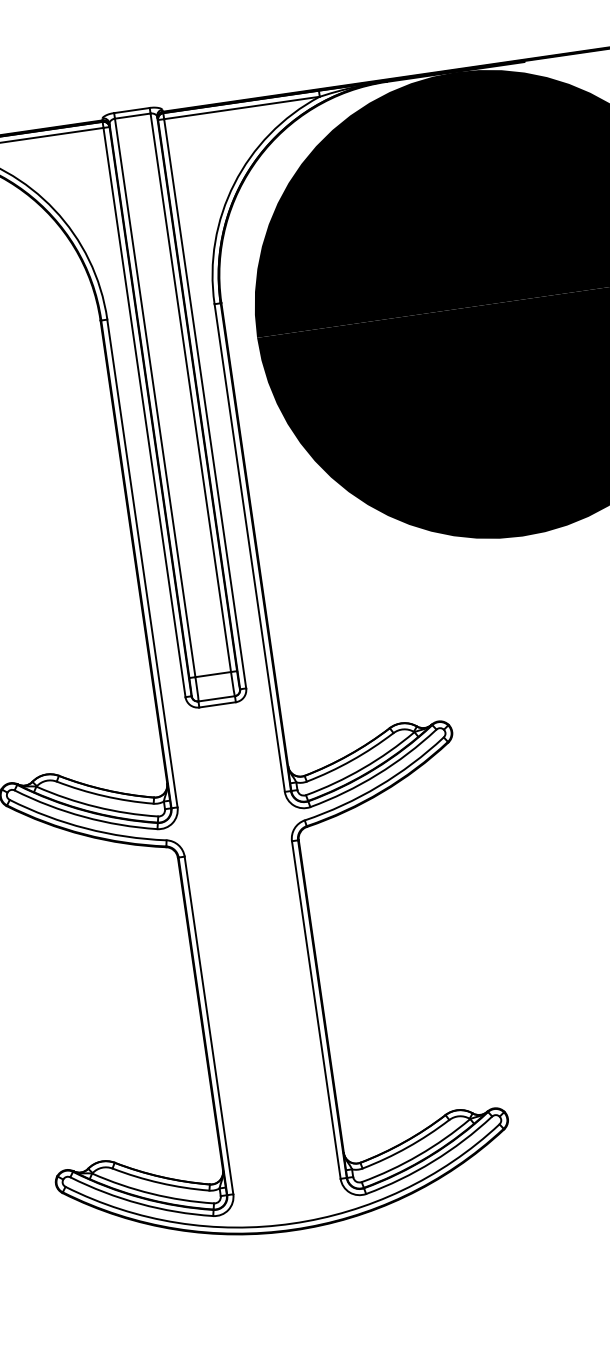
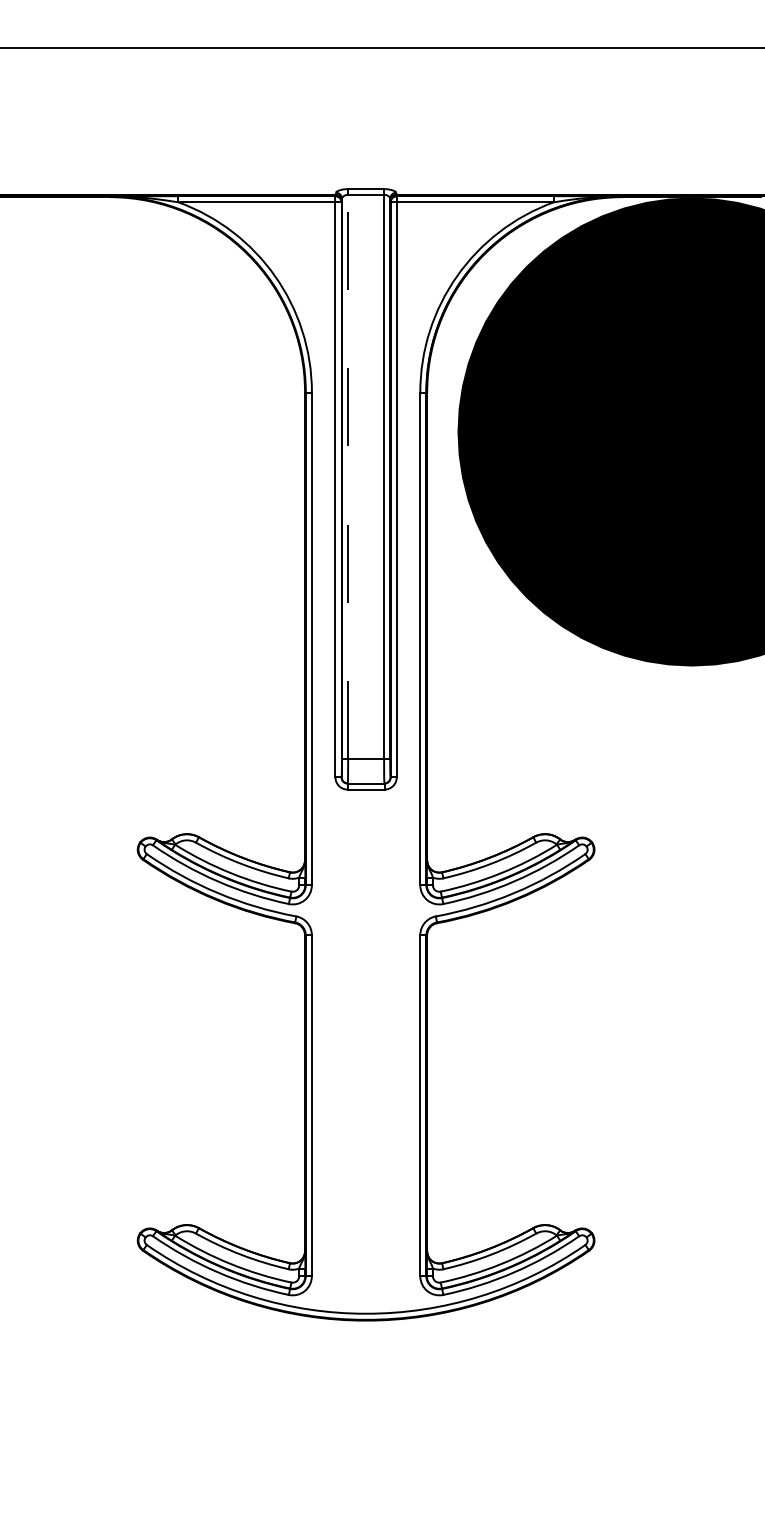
line: (155, 397) -> (348, 476), solid -> dashed

